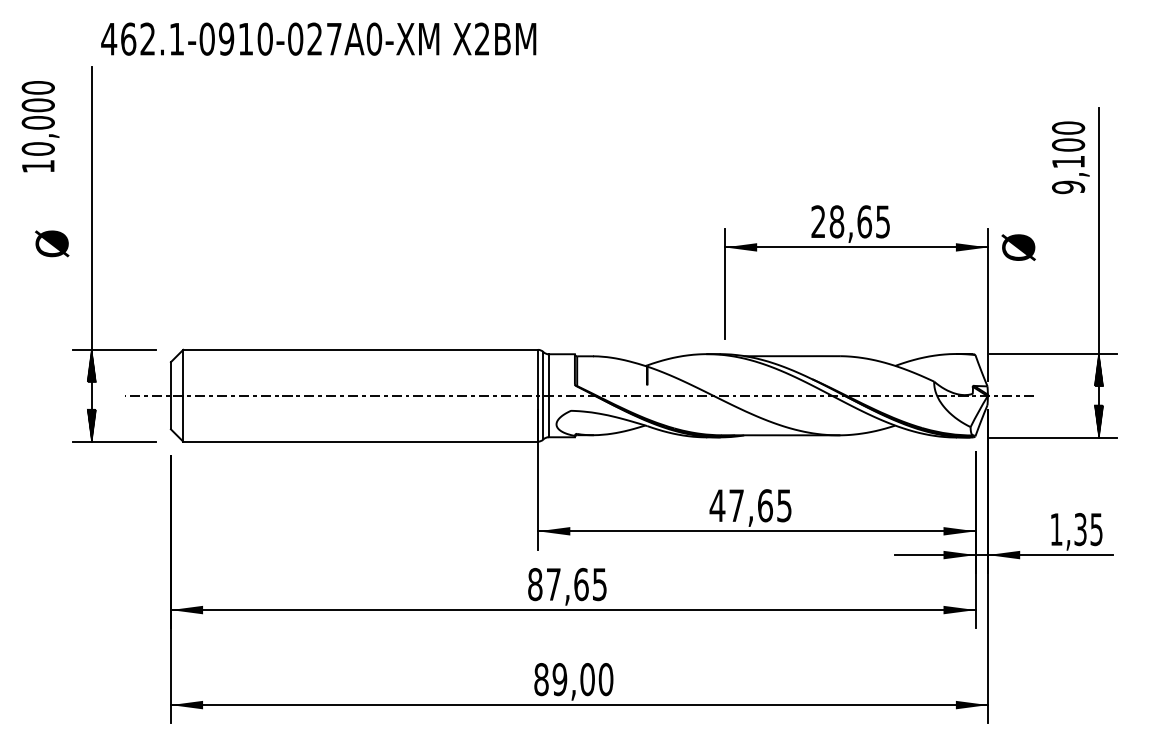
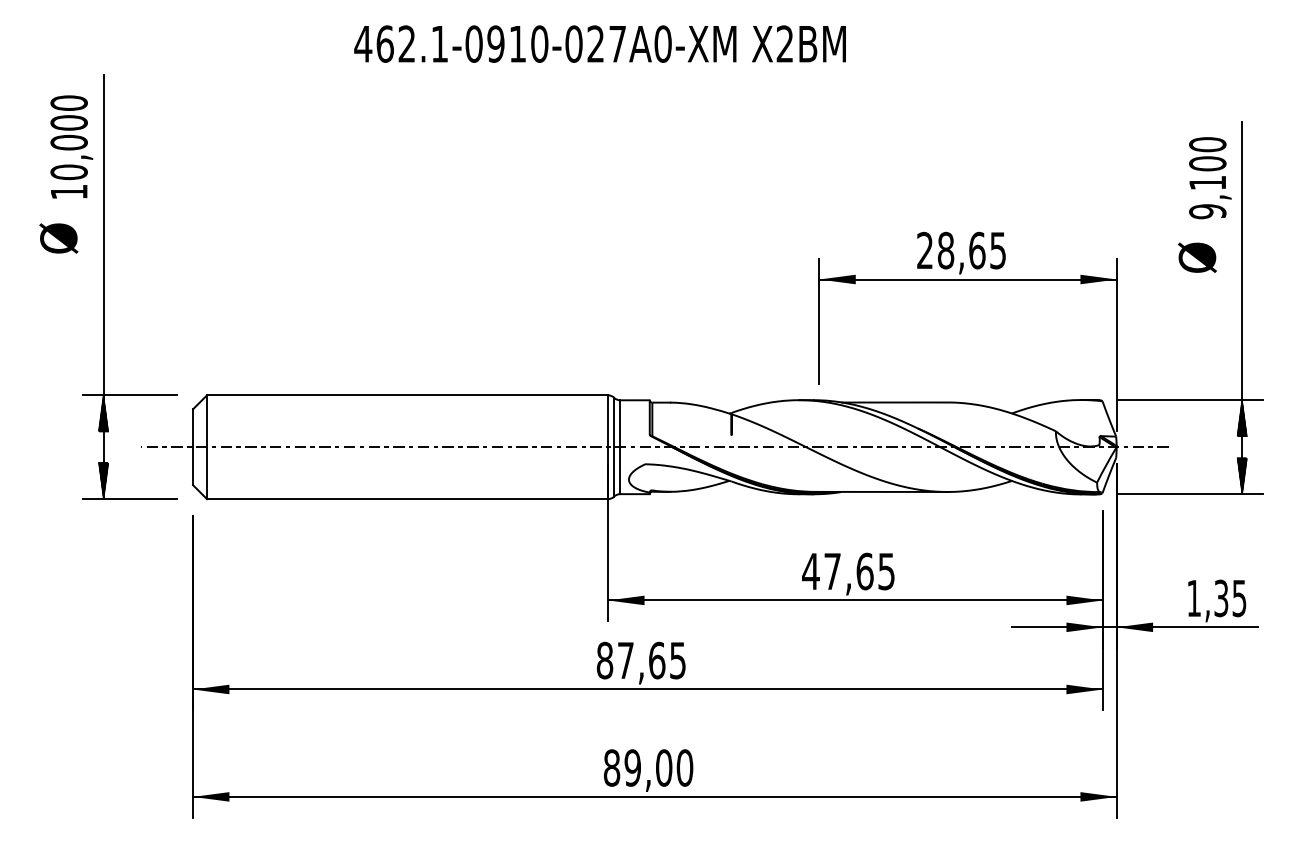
text: (318, 38) -> (599, 43), moved
text: (40, 126) -> (71, 146), moved
text: (51, 243) -> (58, 238), moved
text: (1018, 247) -> (1197, 257), moved

